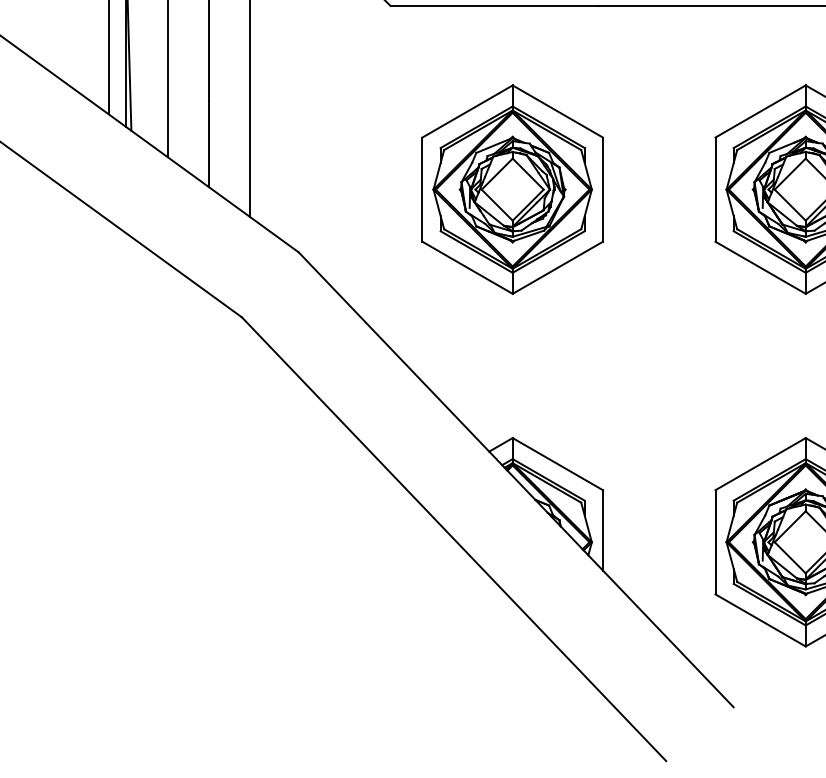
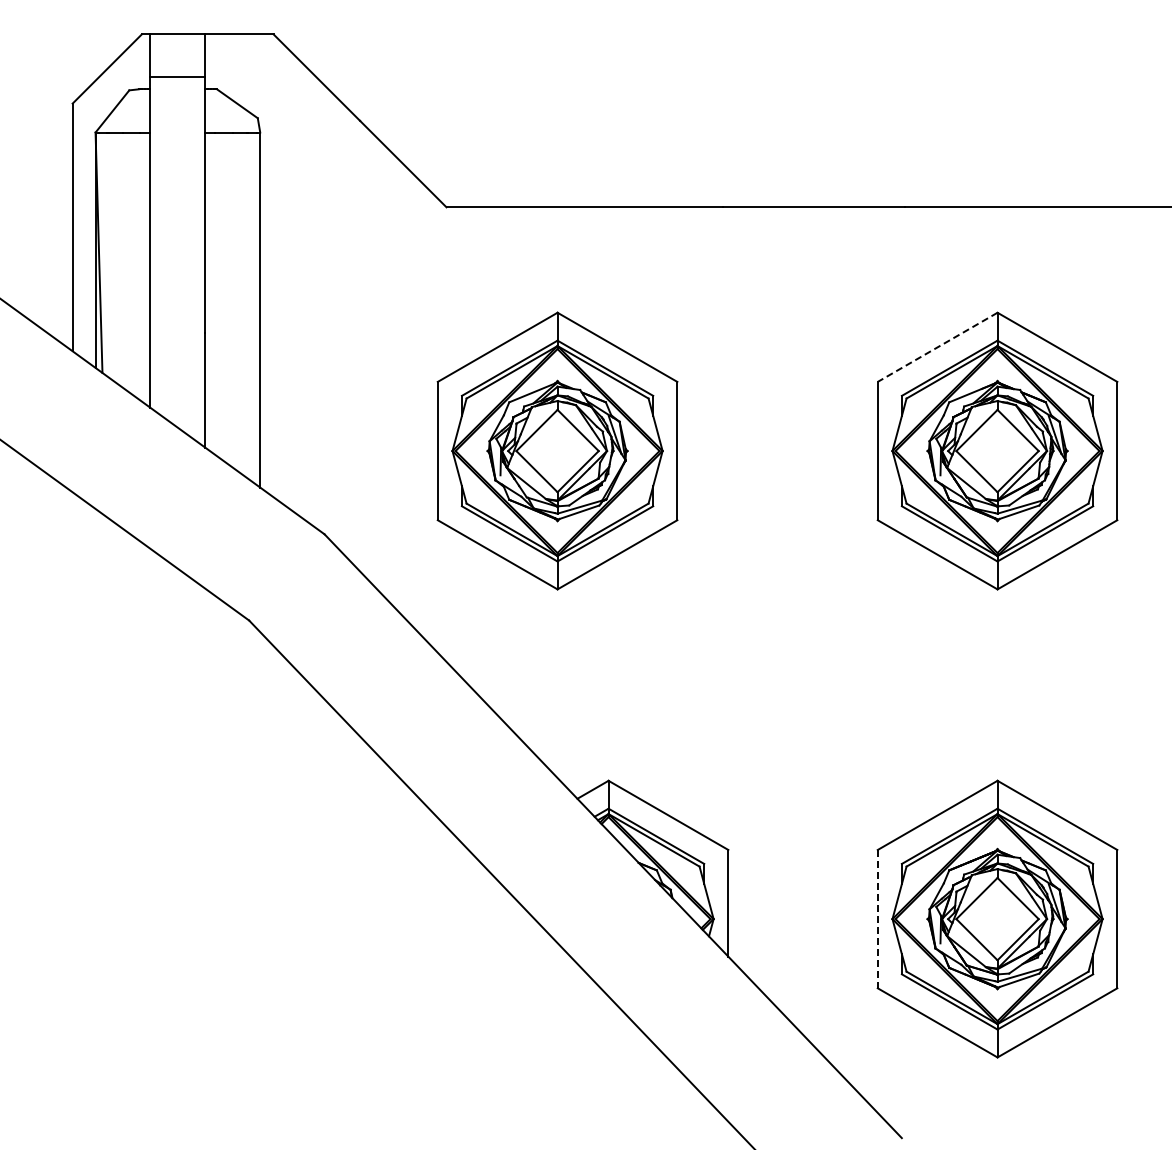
line: (760, 111) -> (937, 347), solid -> dashed
part: (512, 189) -> (557, 450), moved
line: (715, 542) -> (877, 919), solid -> dashed

